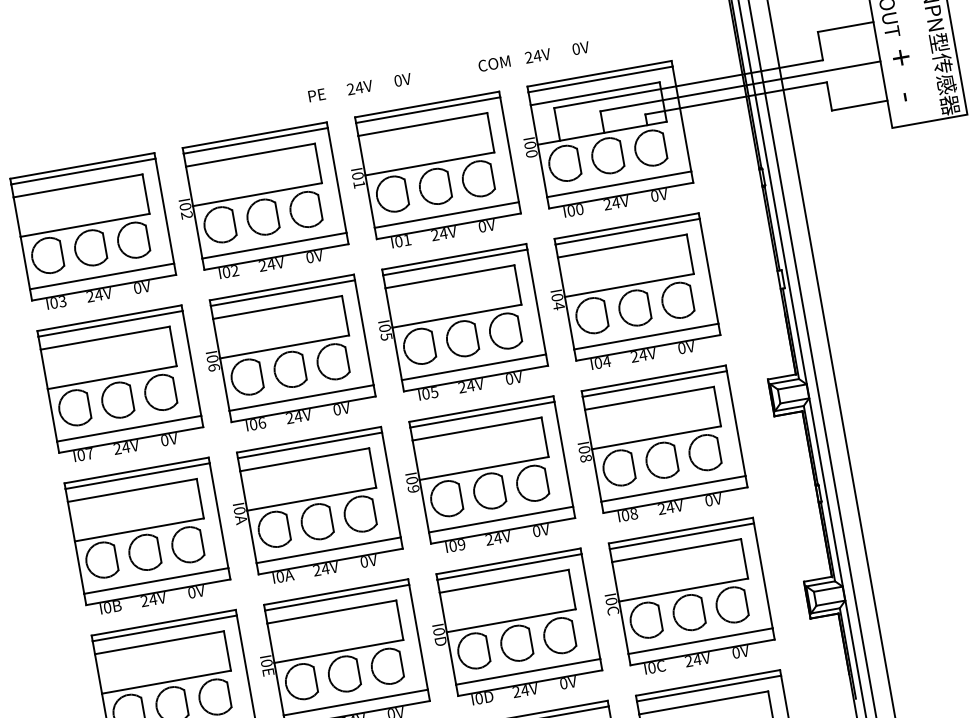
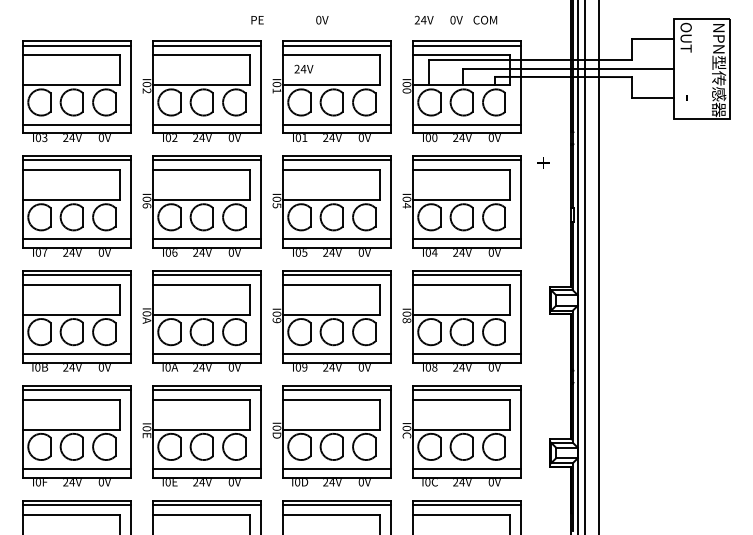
text: (901, 57) -> (543, 162), moved
text: (494, 62) -> (485, 19), moved
text: (359, 86) -> (303, 68), moved

